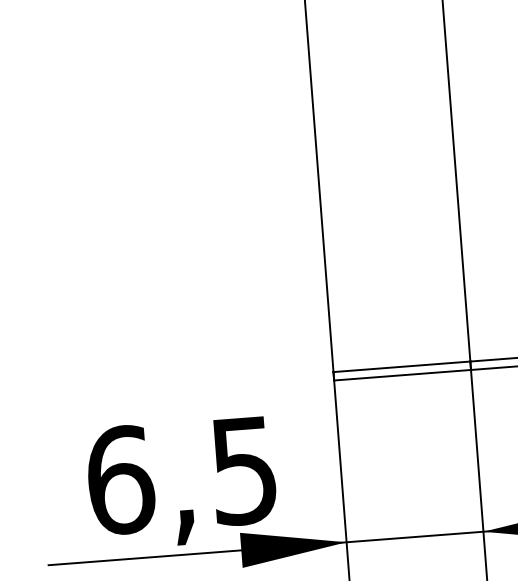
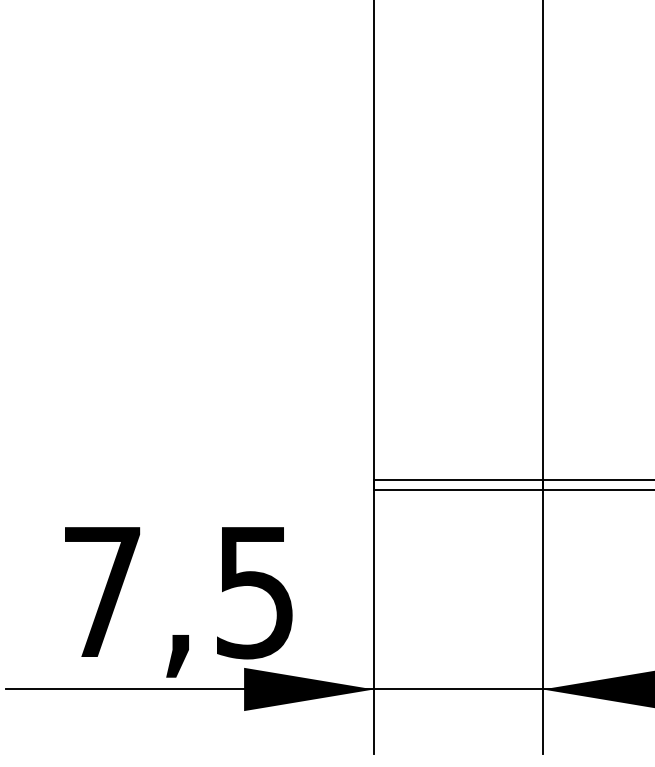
text: (121, 479) -> (103, 591), 6,5 -> 7,5

